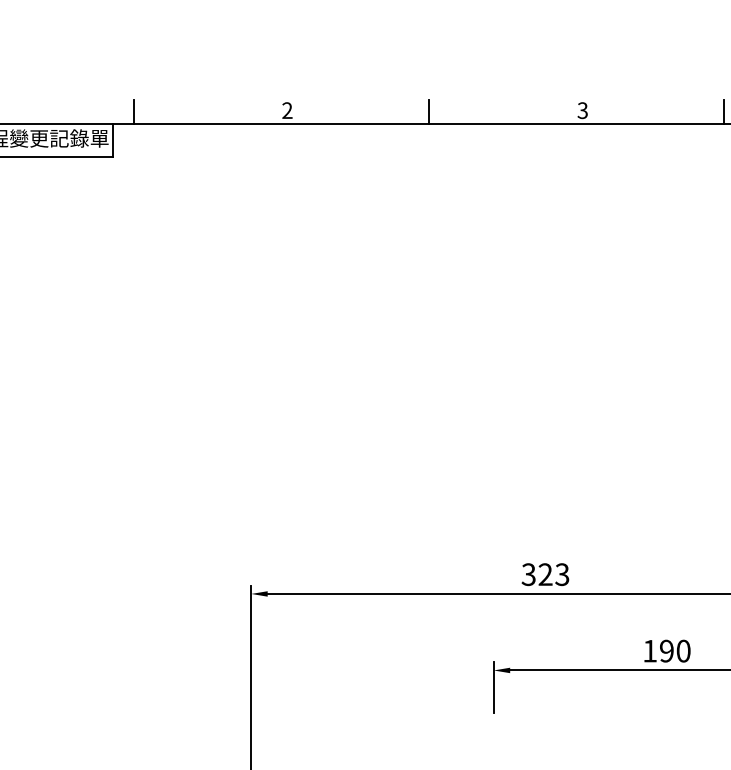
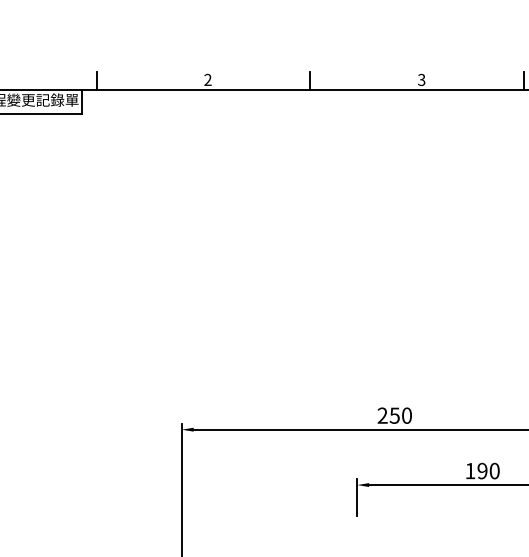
text: (545, 574) -> (394, 415), 323 -> 250

